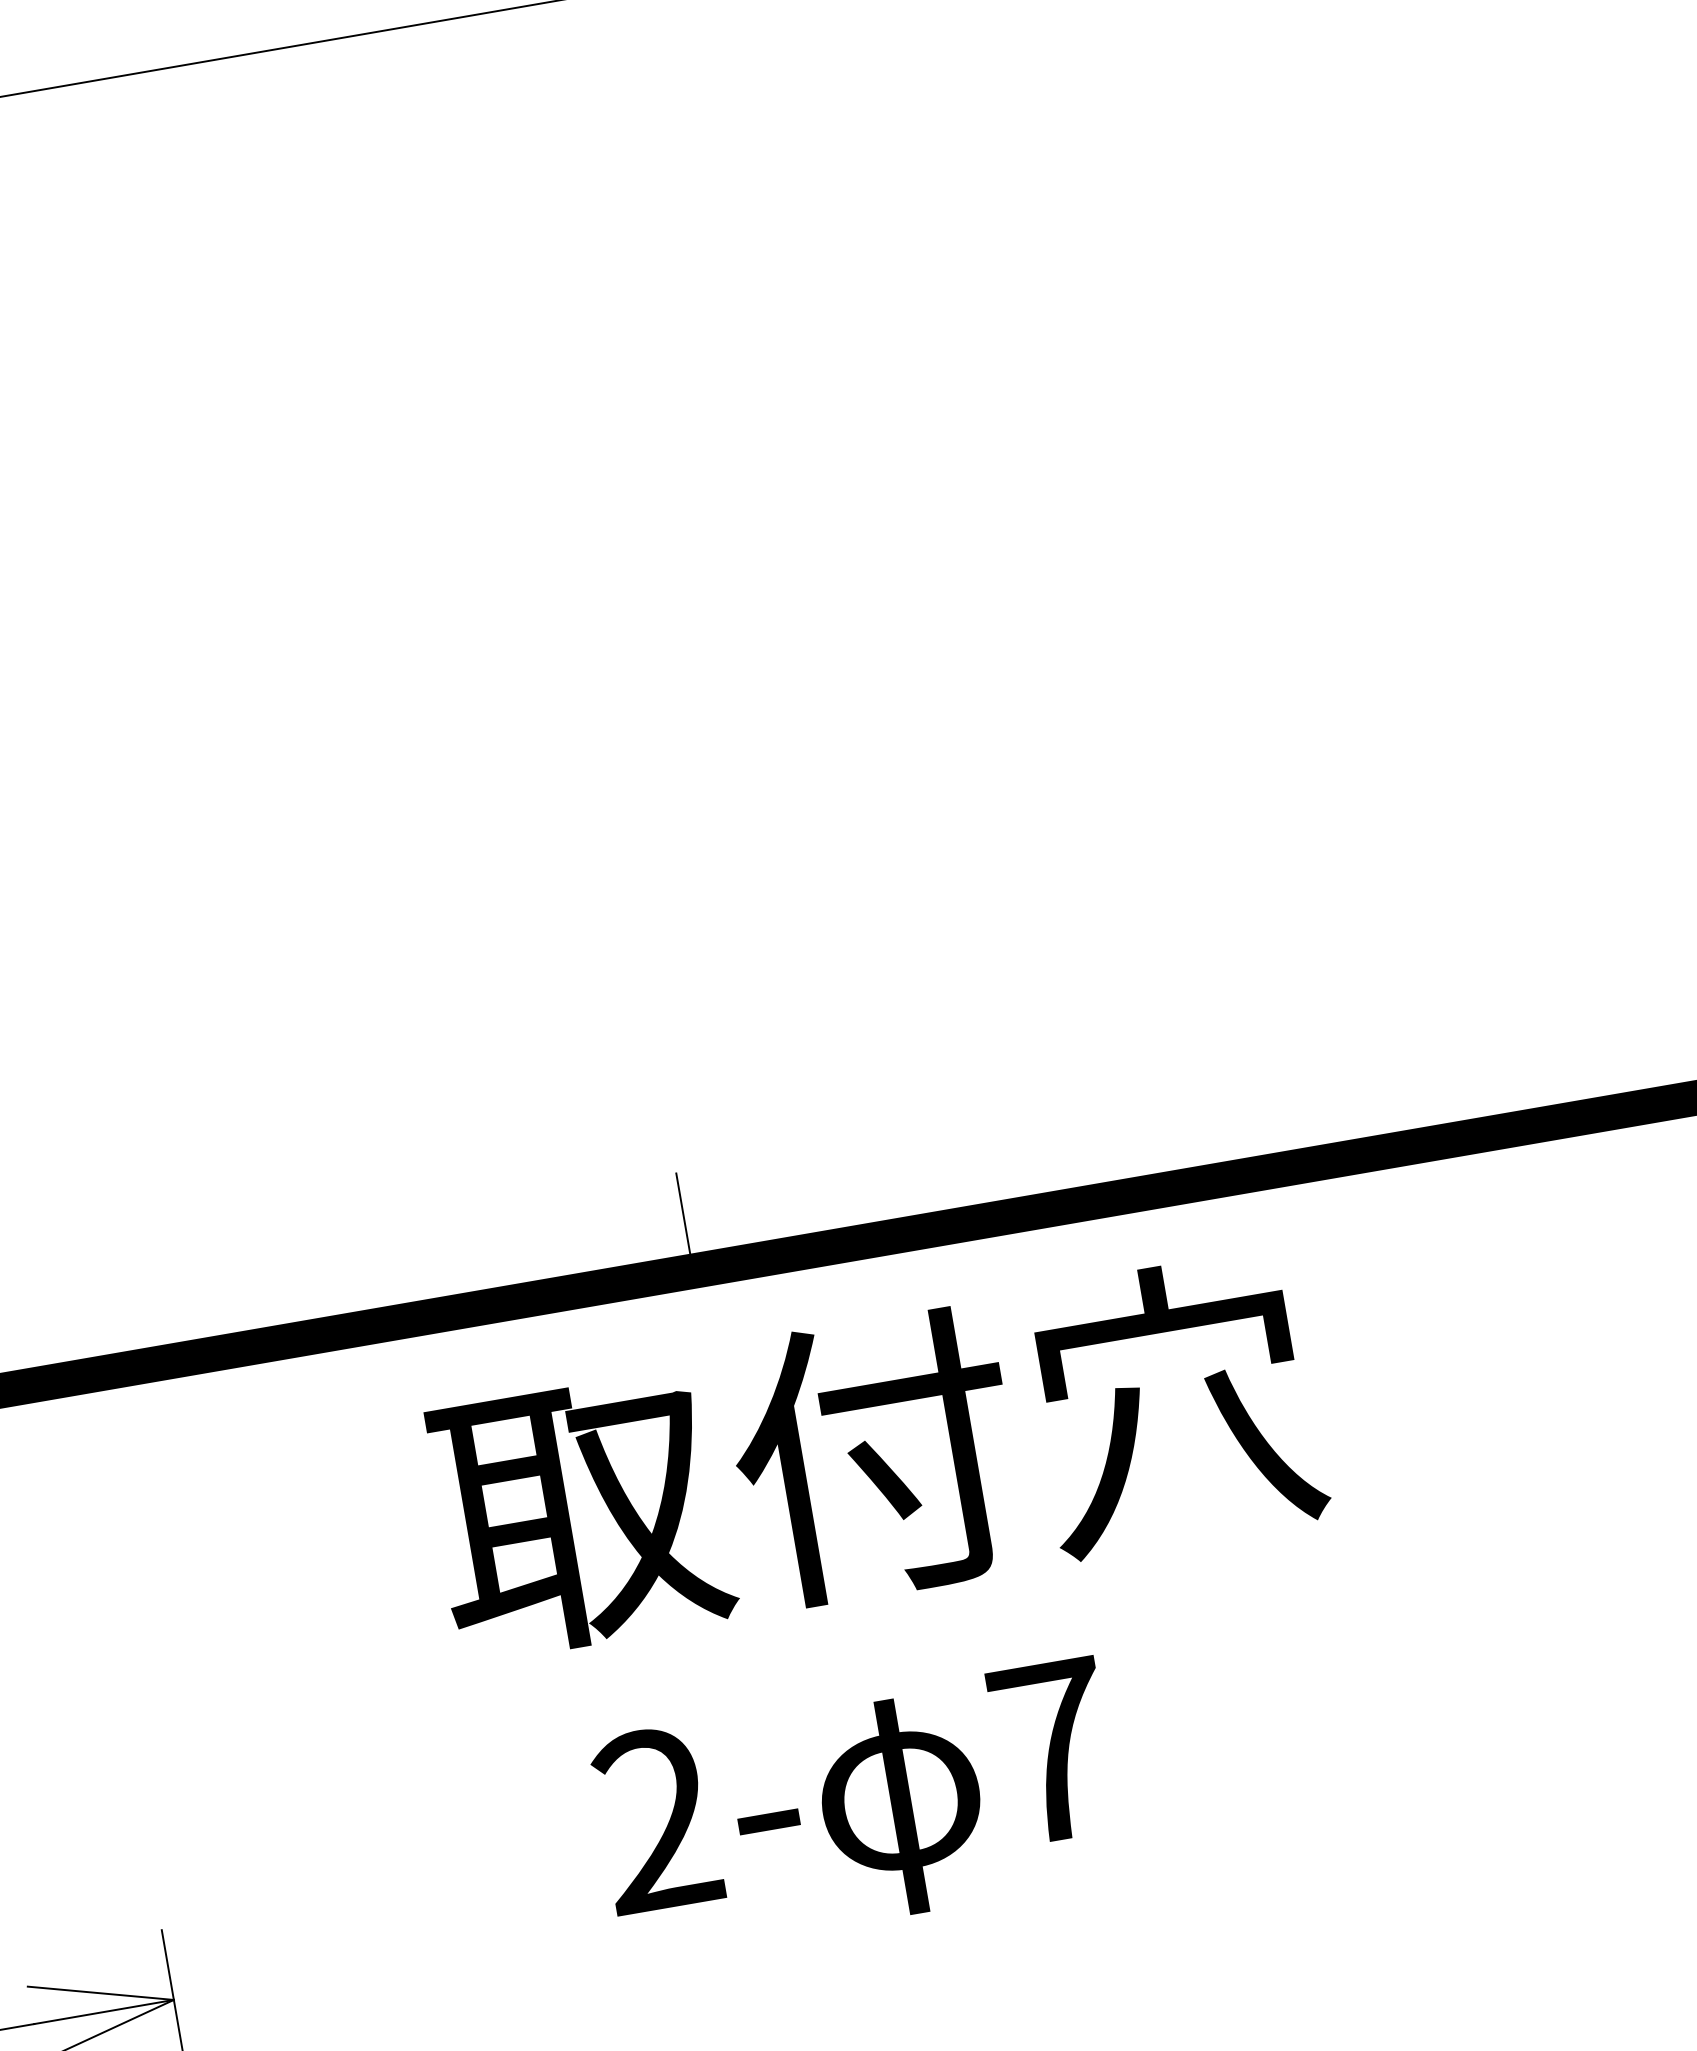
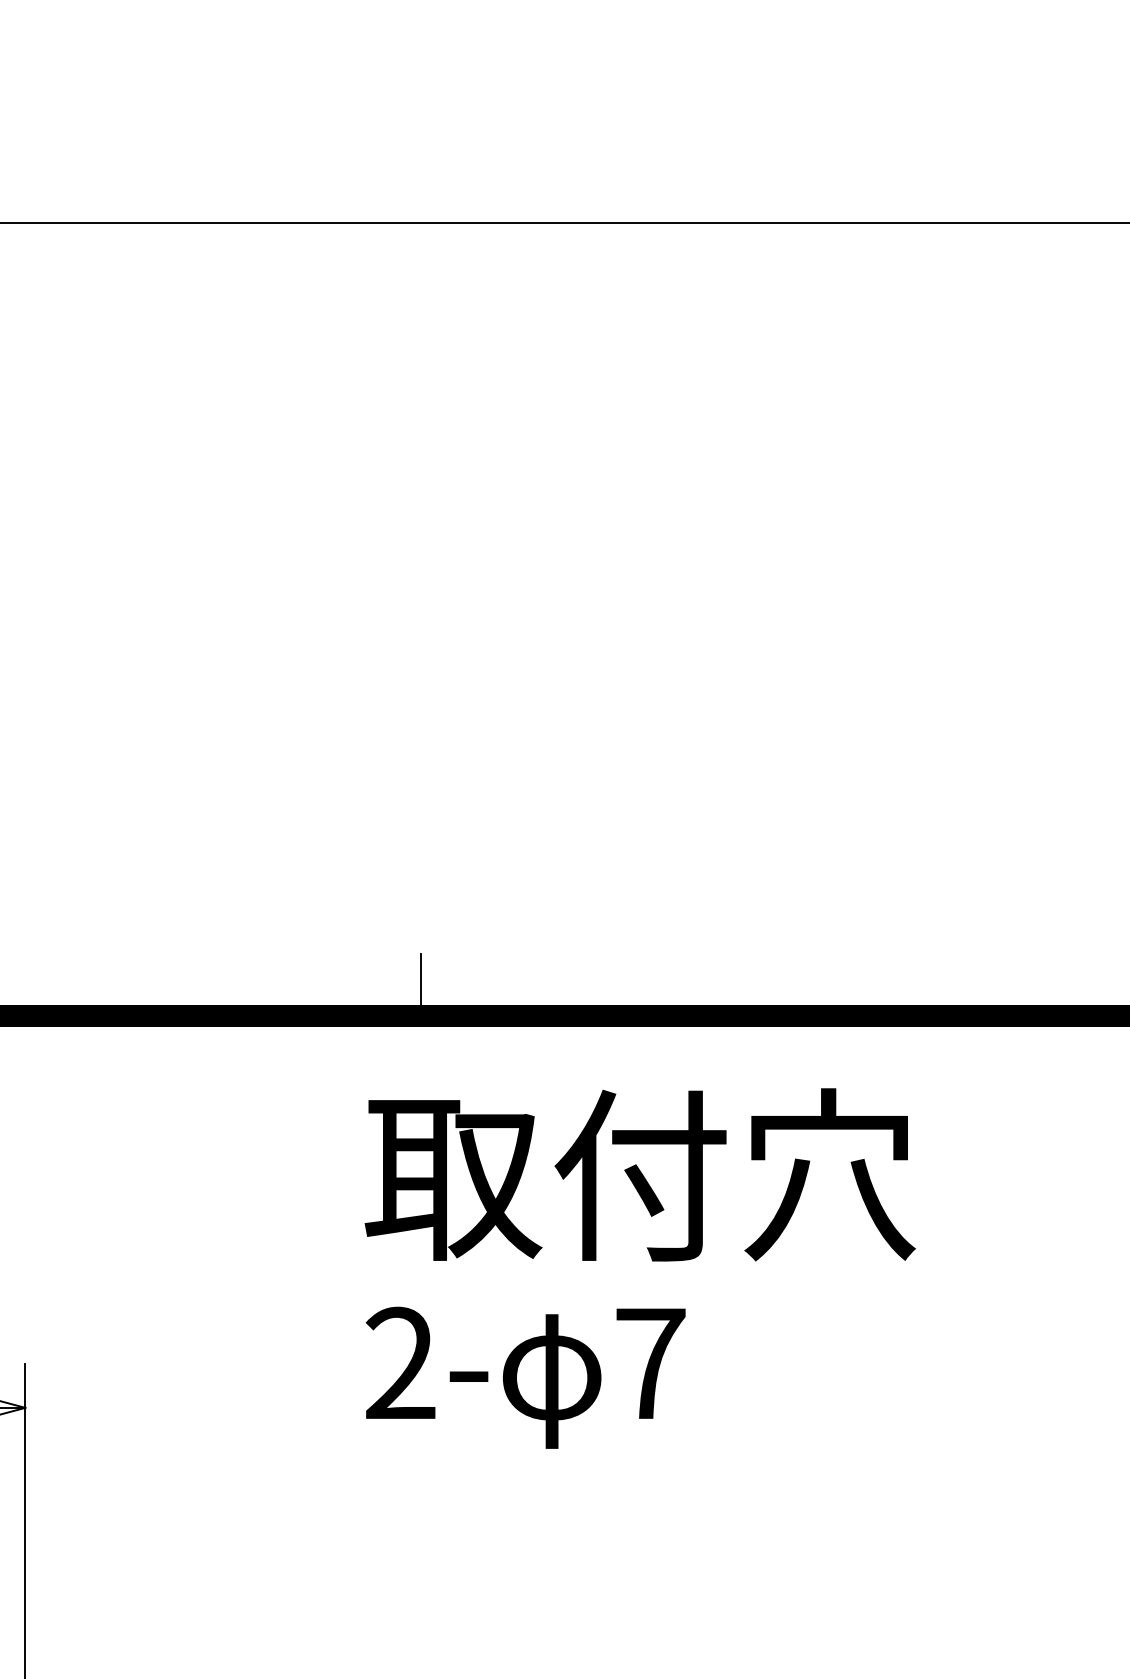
text: (873, 1456) -> (639, 1174), moved
text: (858, 1807) -> (525, 1377), moved

